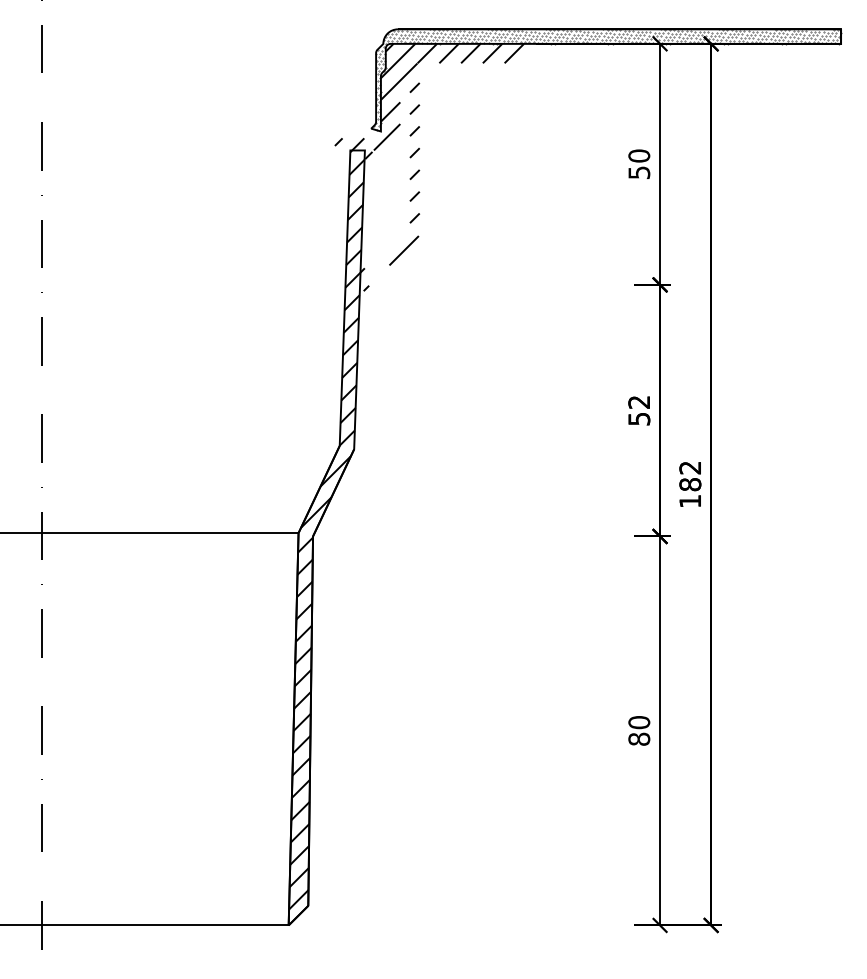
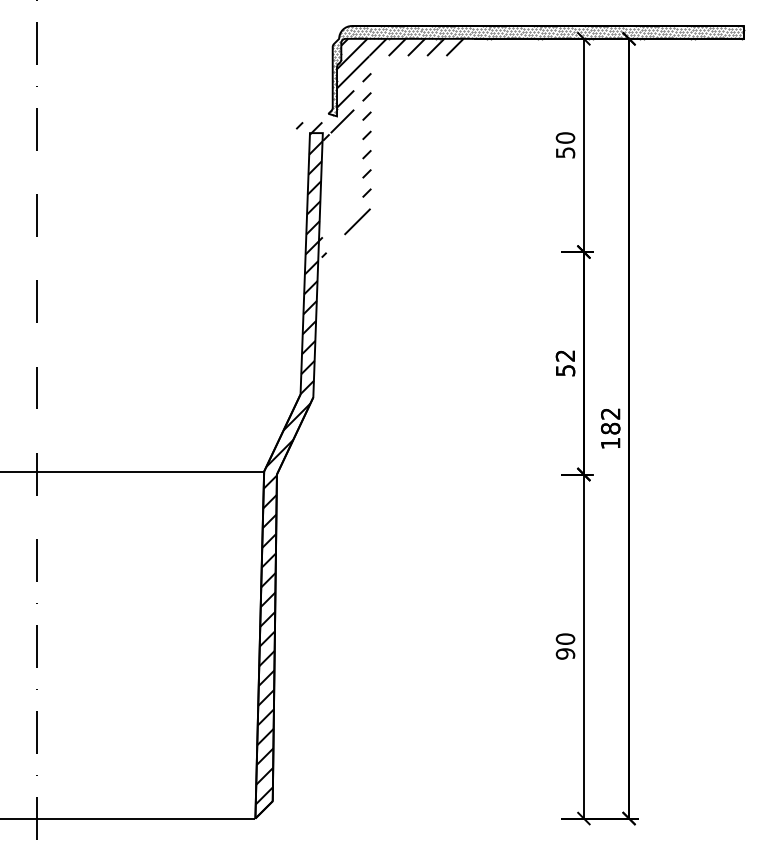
text: (639, 738) -> (565, 653), 80 -> 90

